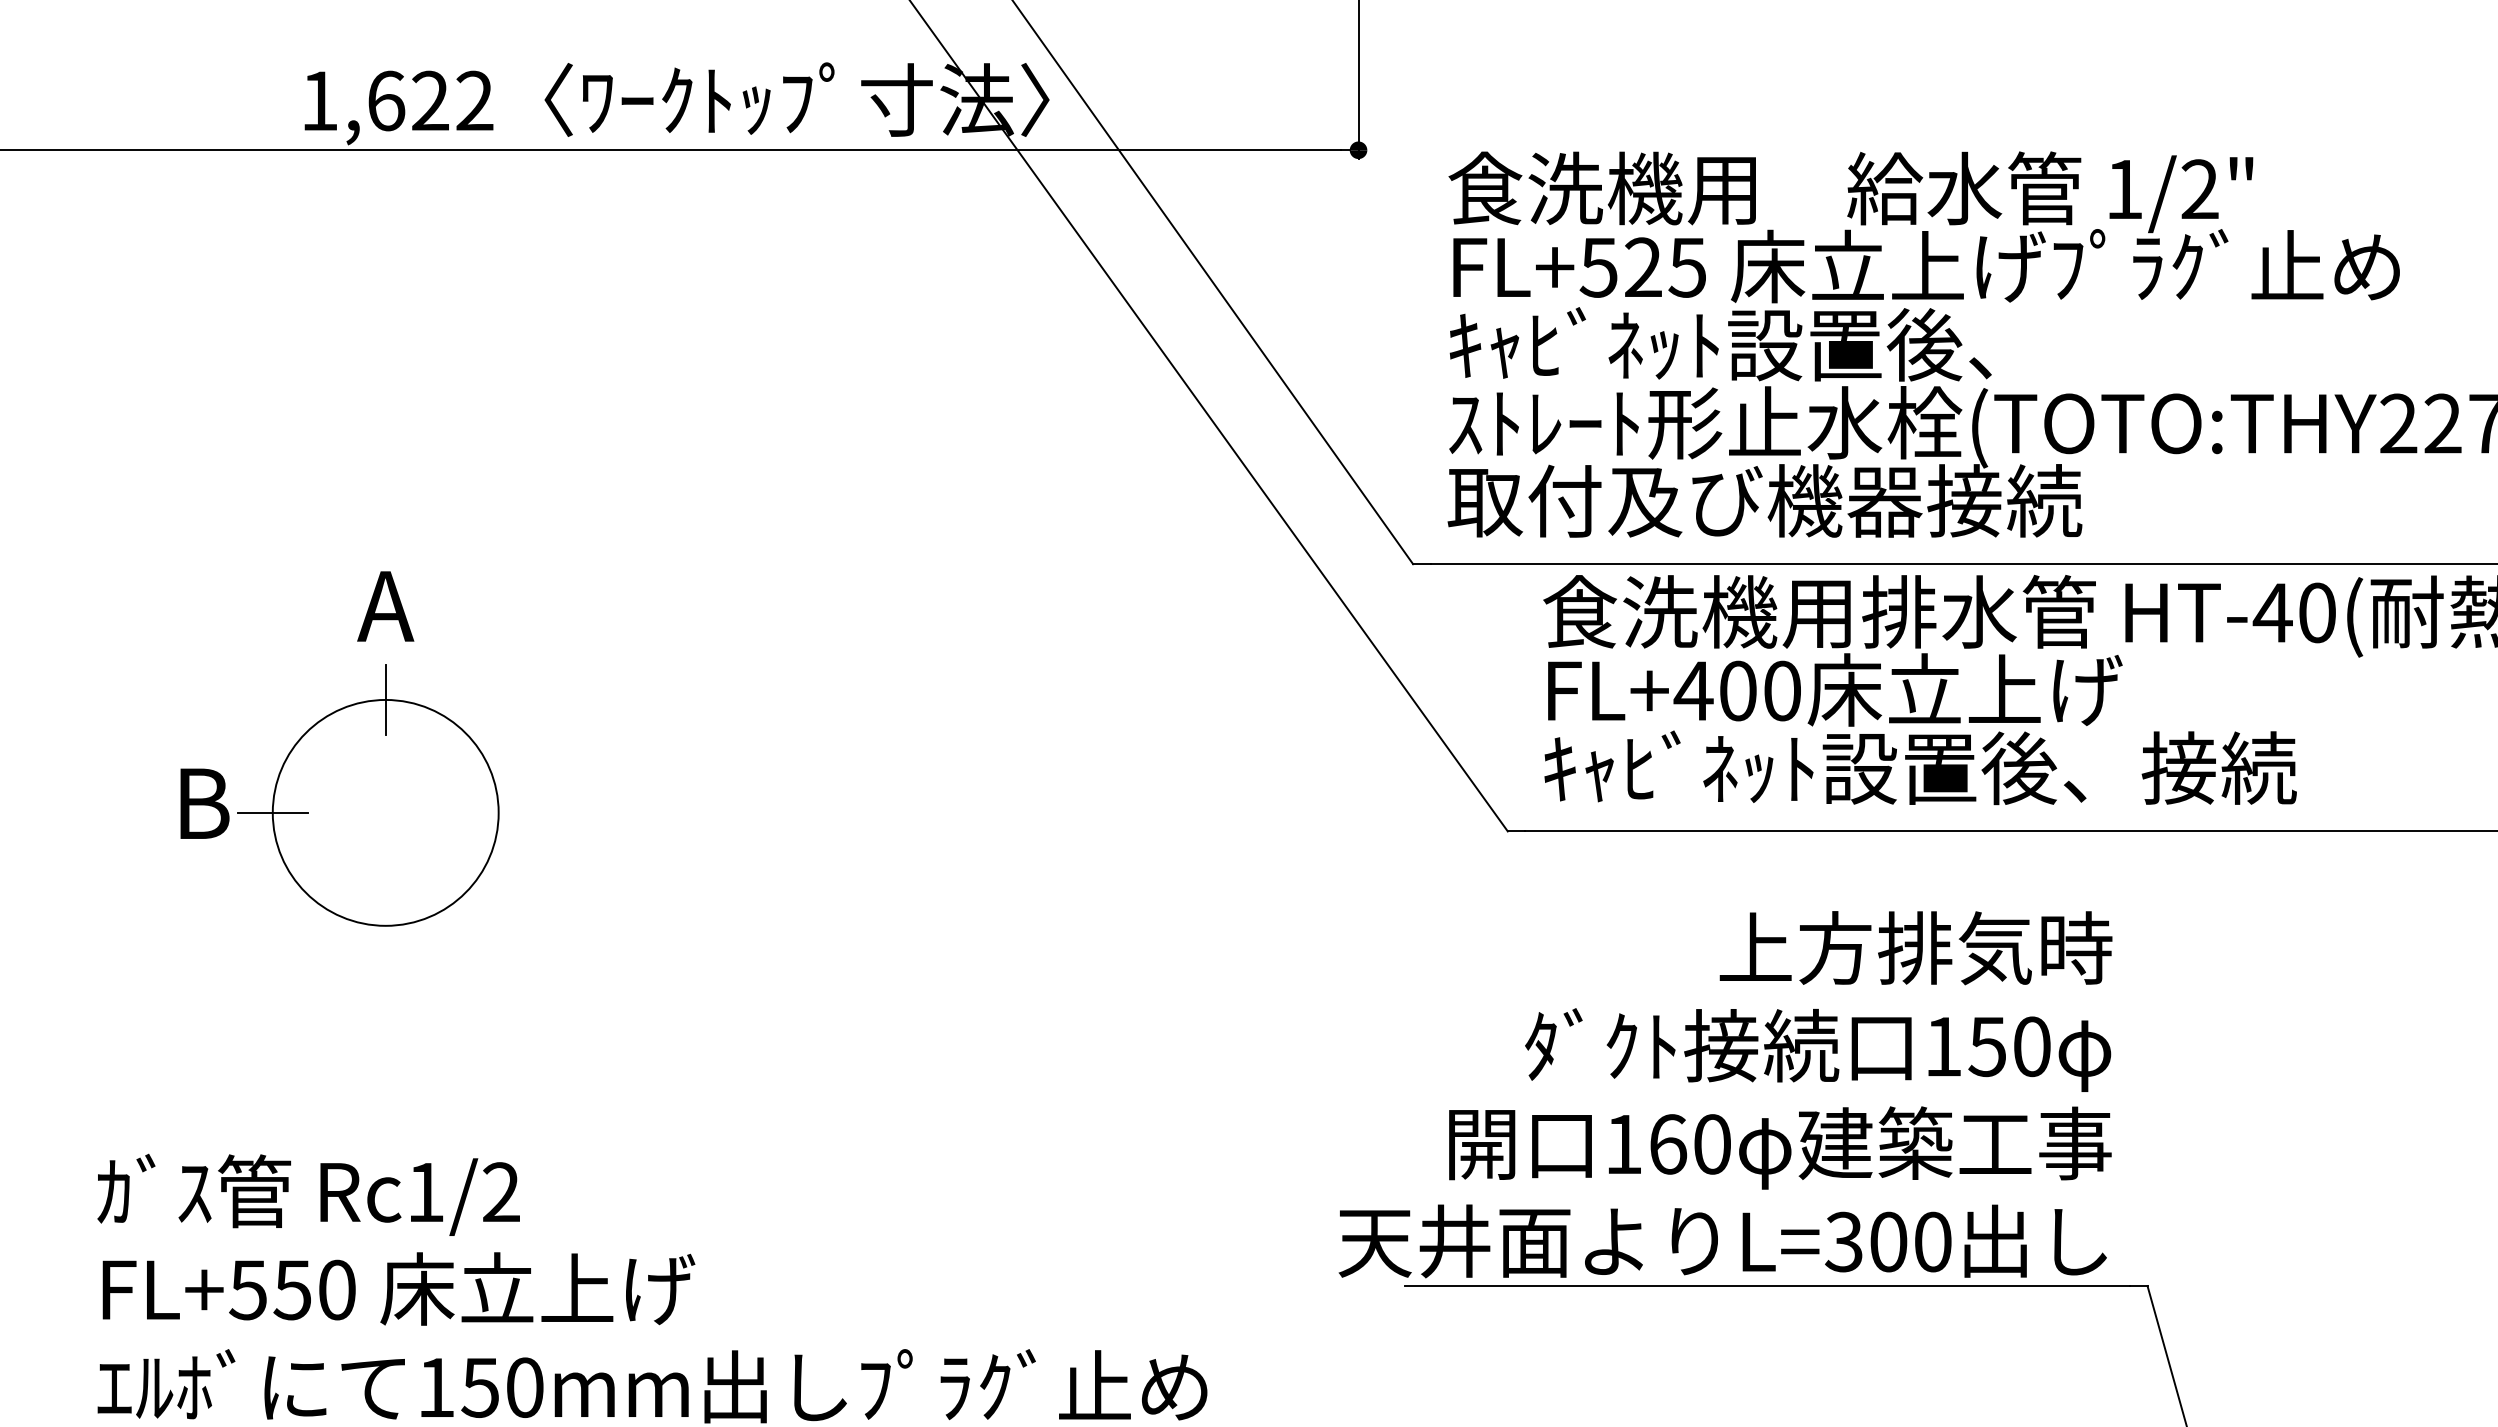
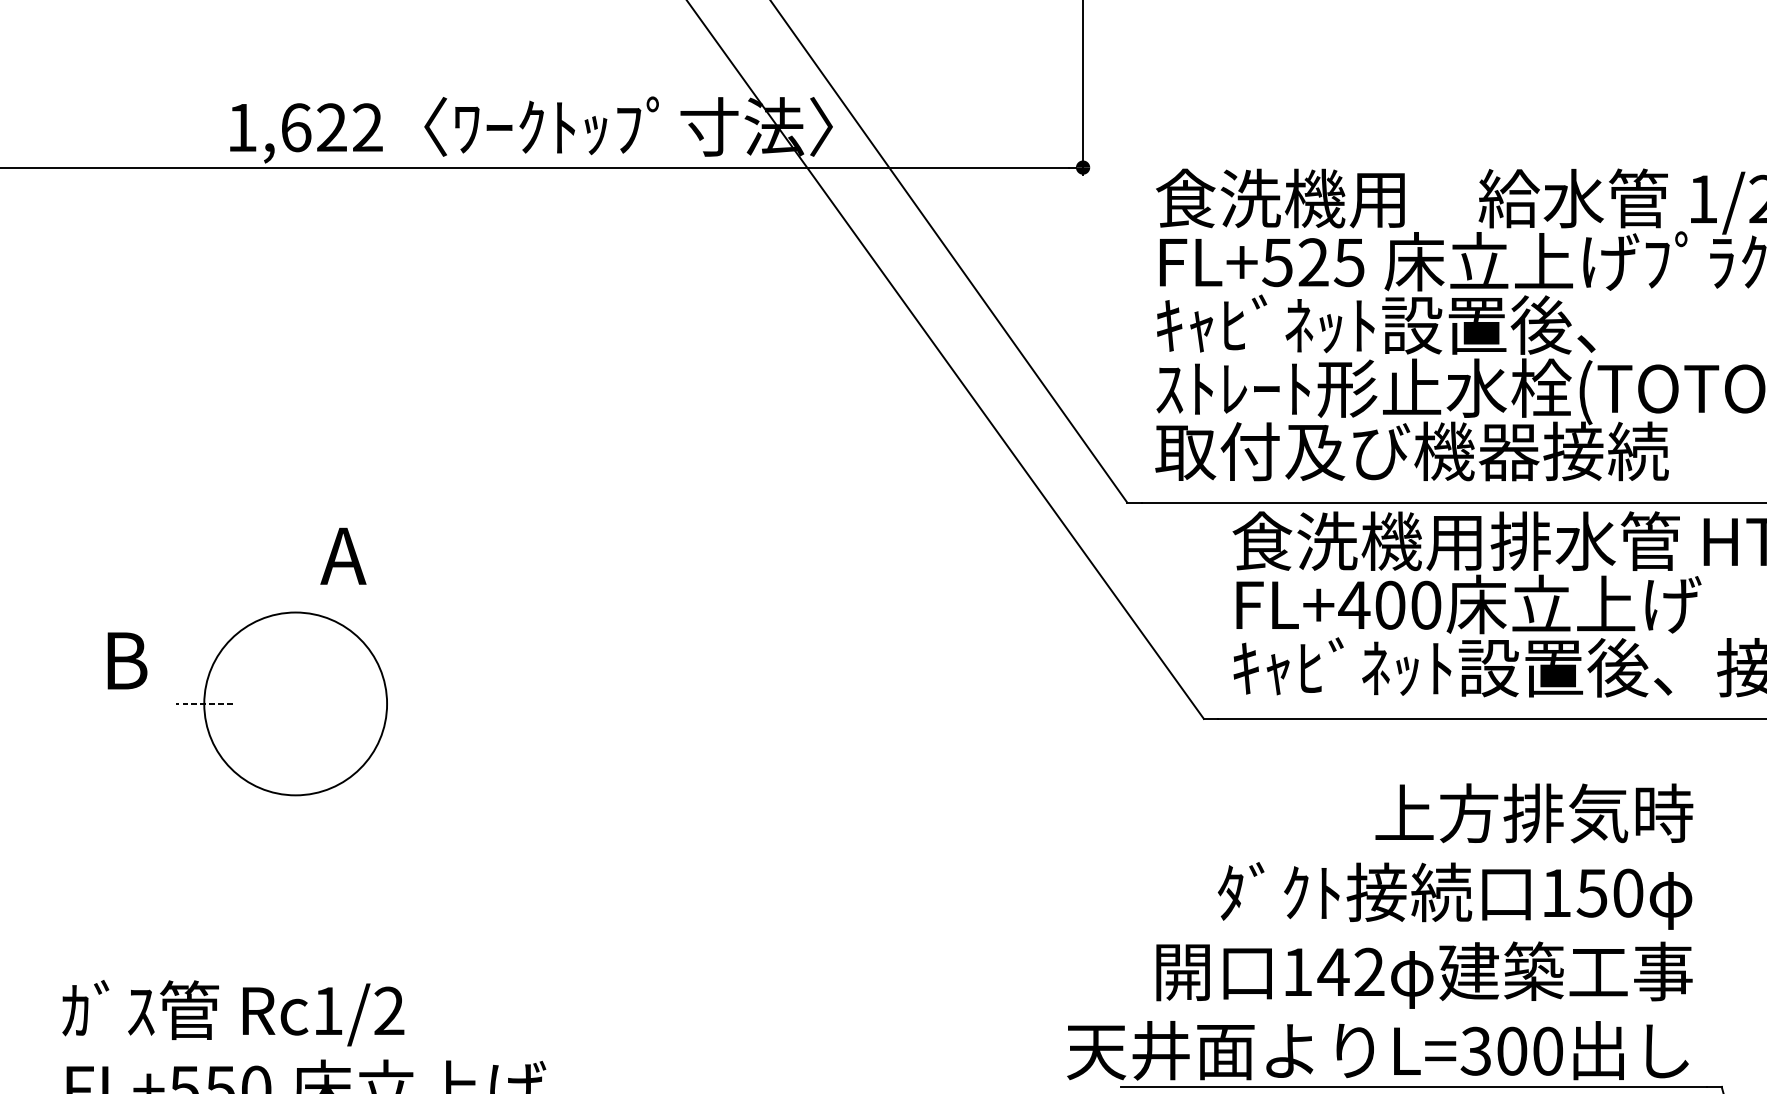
text: (385, 606) -> (343, 556), moved
line: (385, 699) -> (295, 612), removed
text: (204, 803) -> (127, 660), moved
line: (272, 812) -> (204, 703), solid -> dashed
text: (1688, 1144) -> (1350, 972), 160 -> 142

